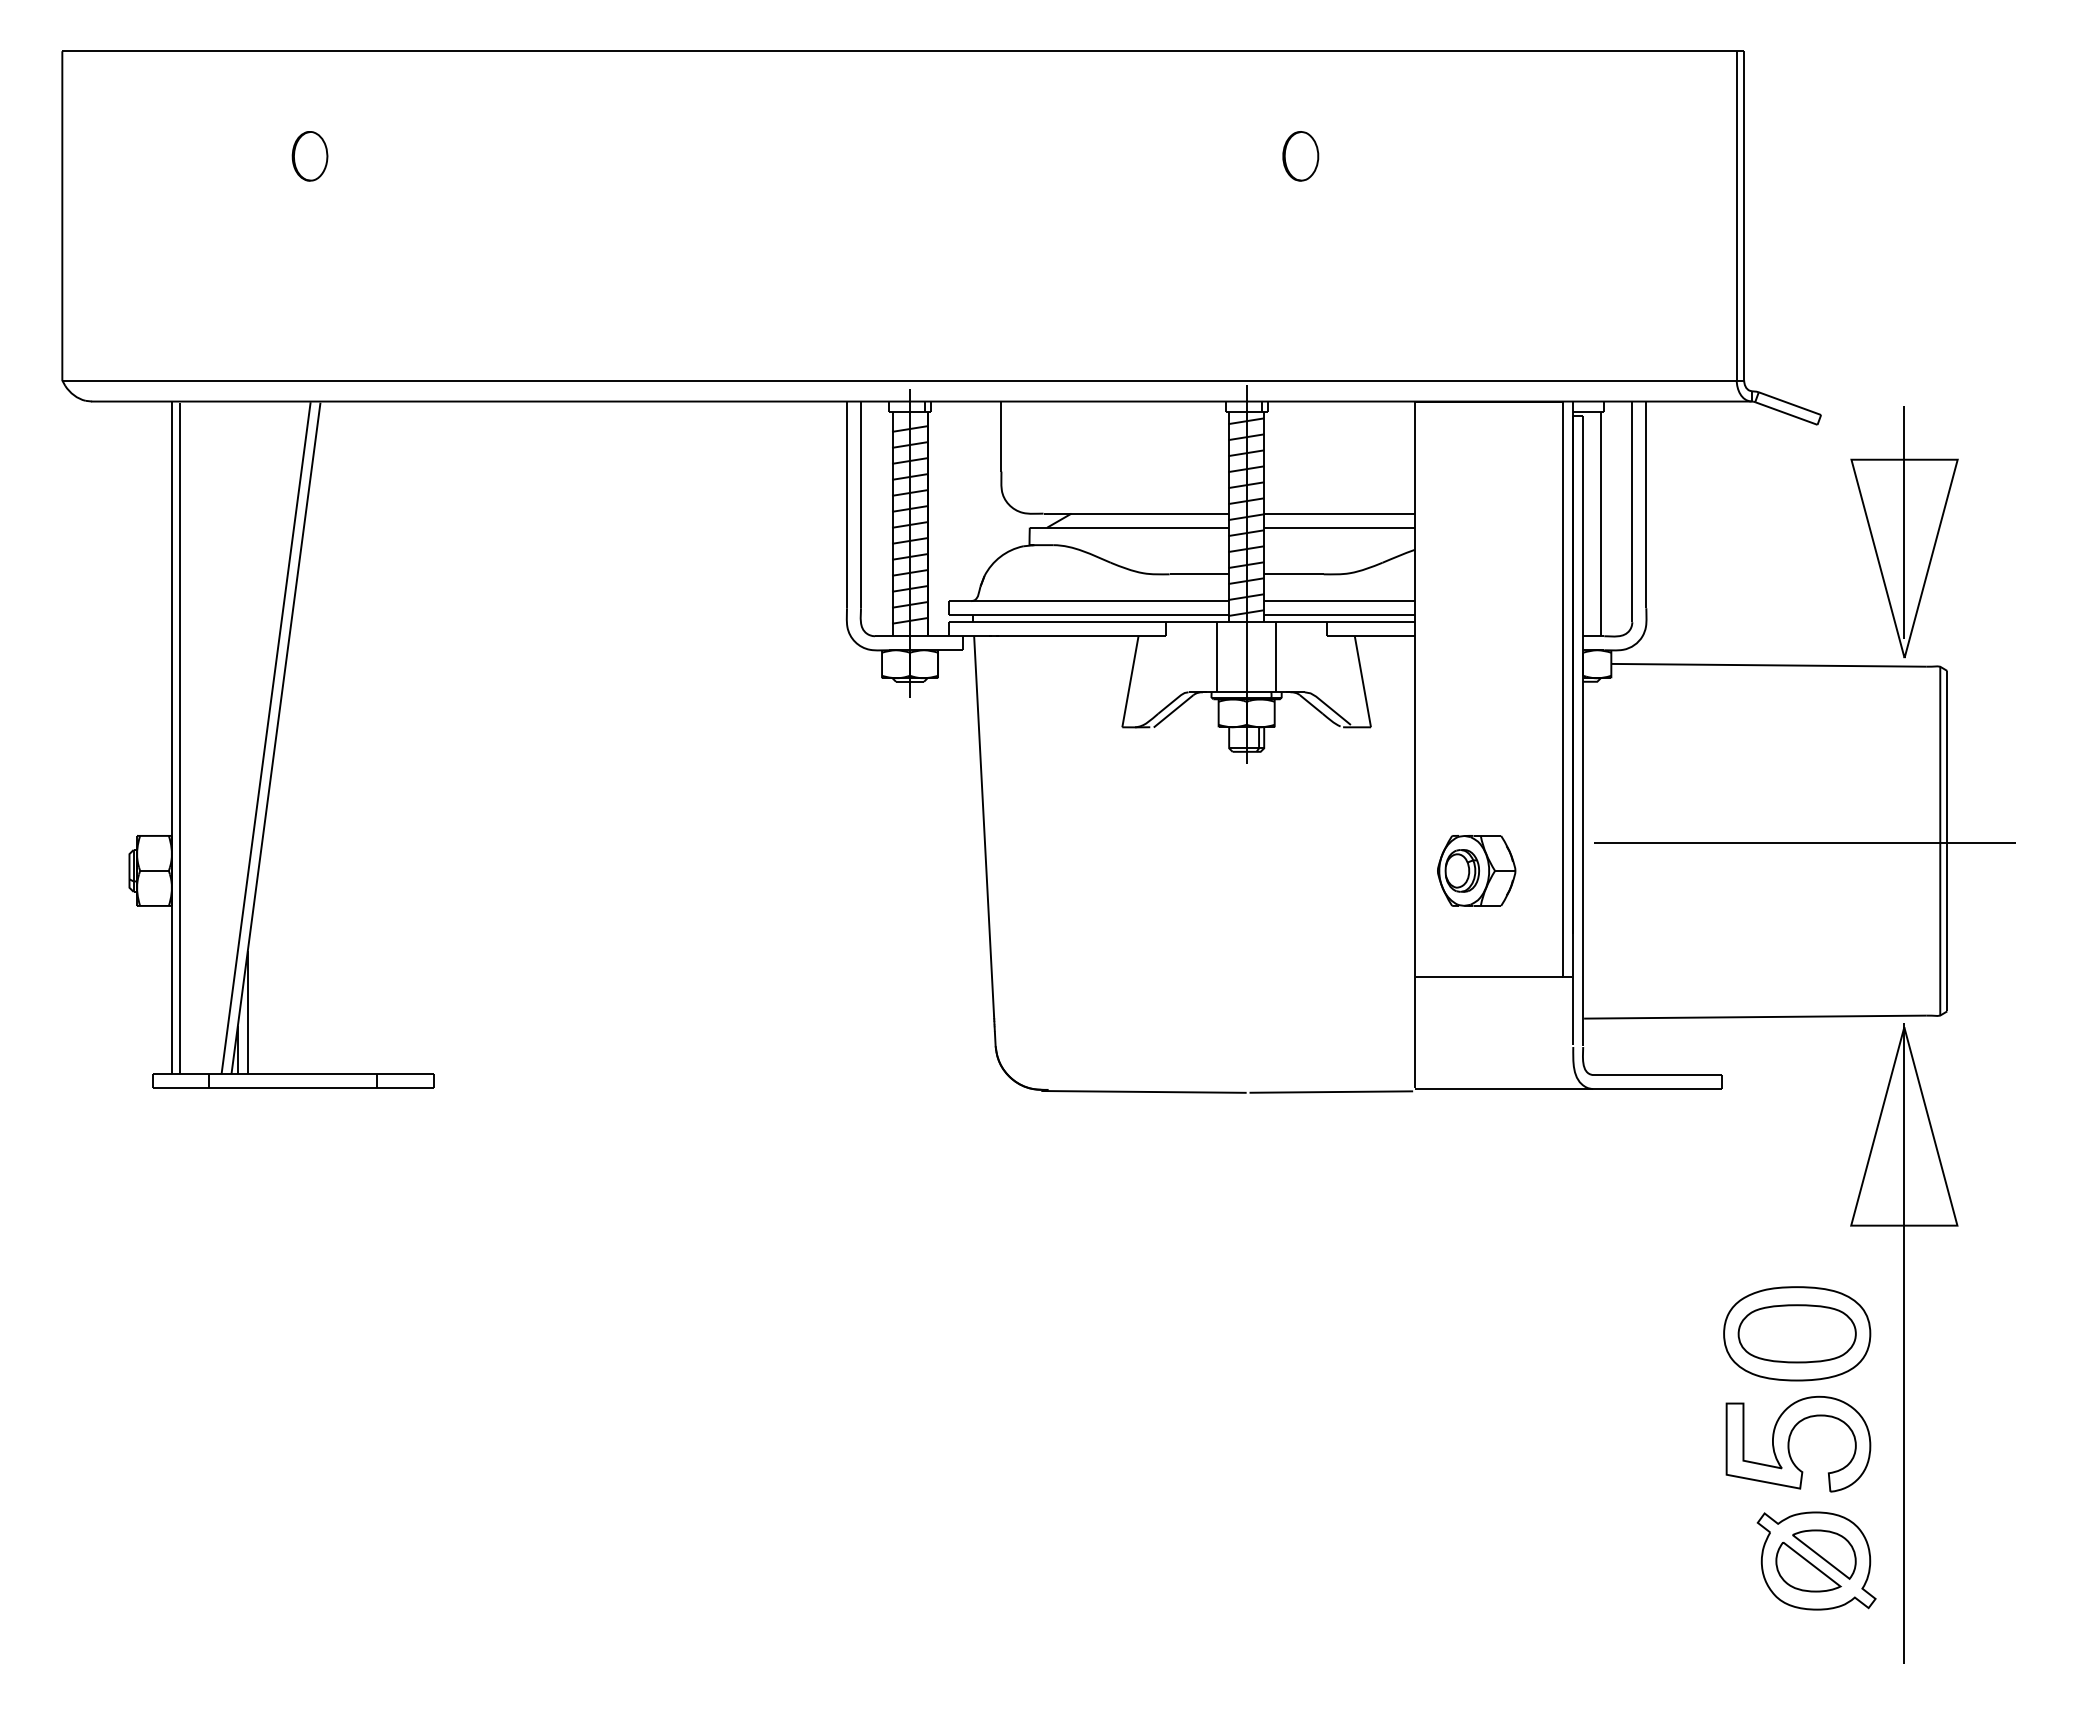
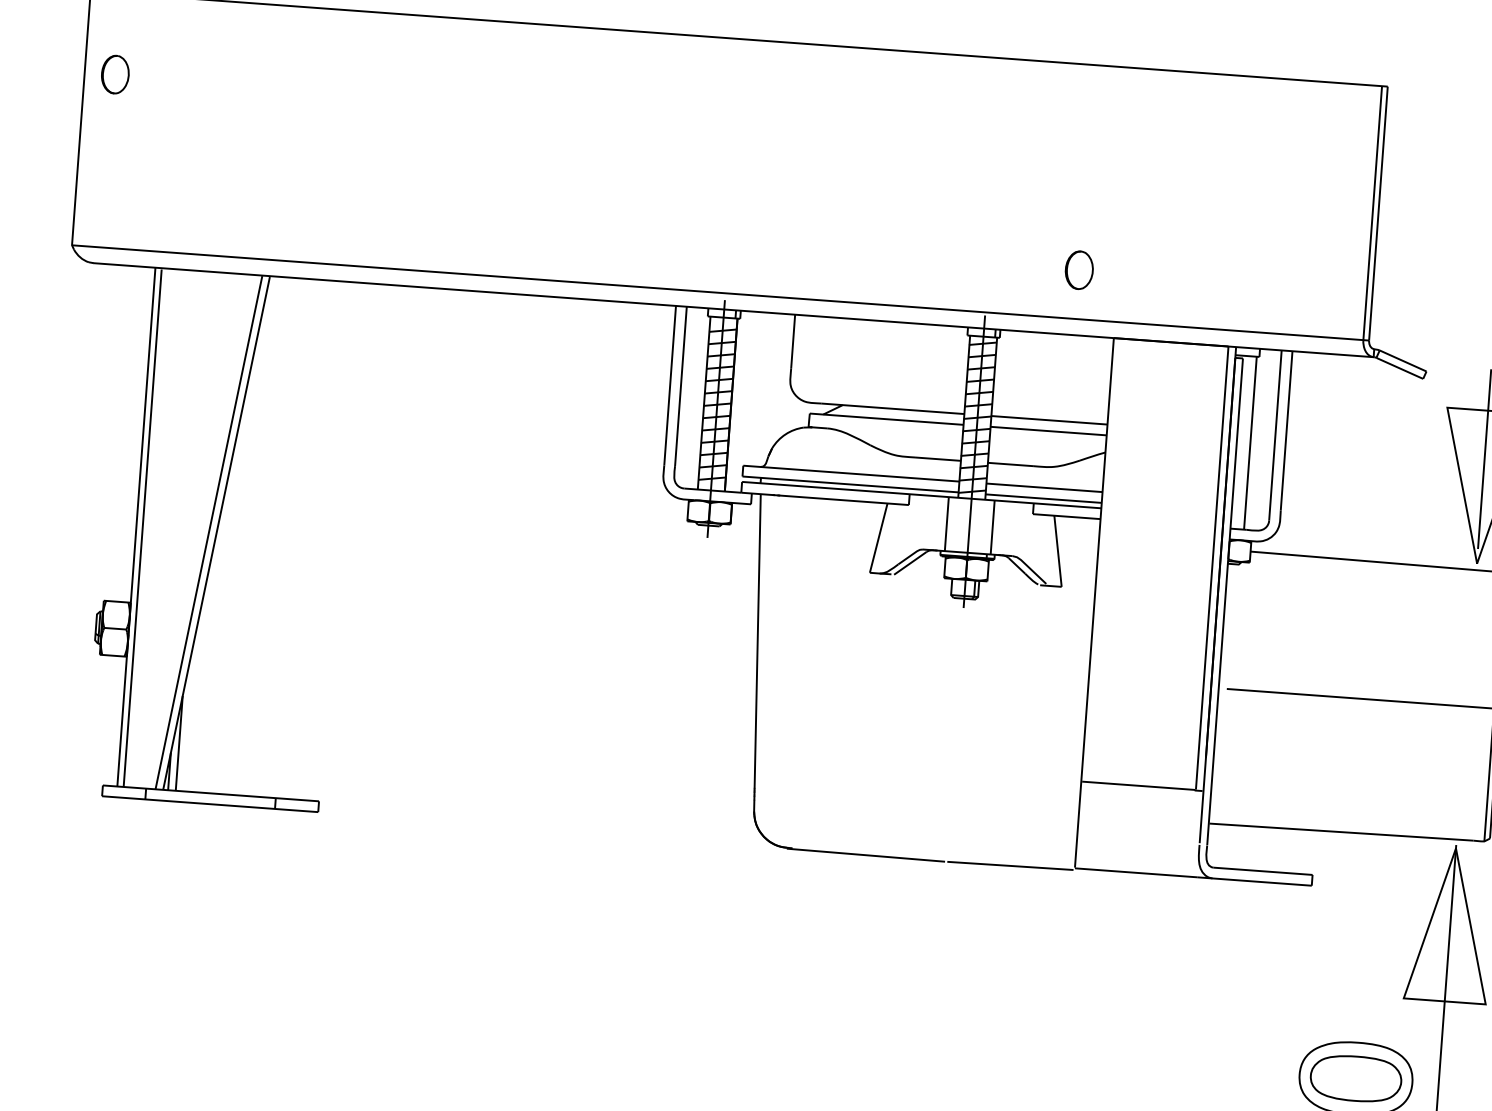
part: (309, 156) -> (114, 74), moved
part: (1300, 156) -> (1079, 270), moved
part: (1476, 870) -> (1134, 703), removed

